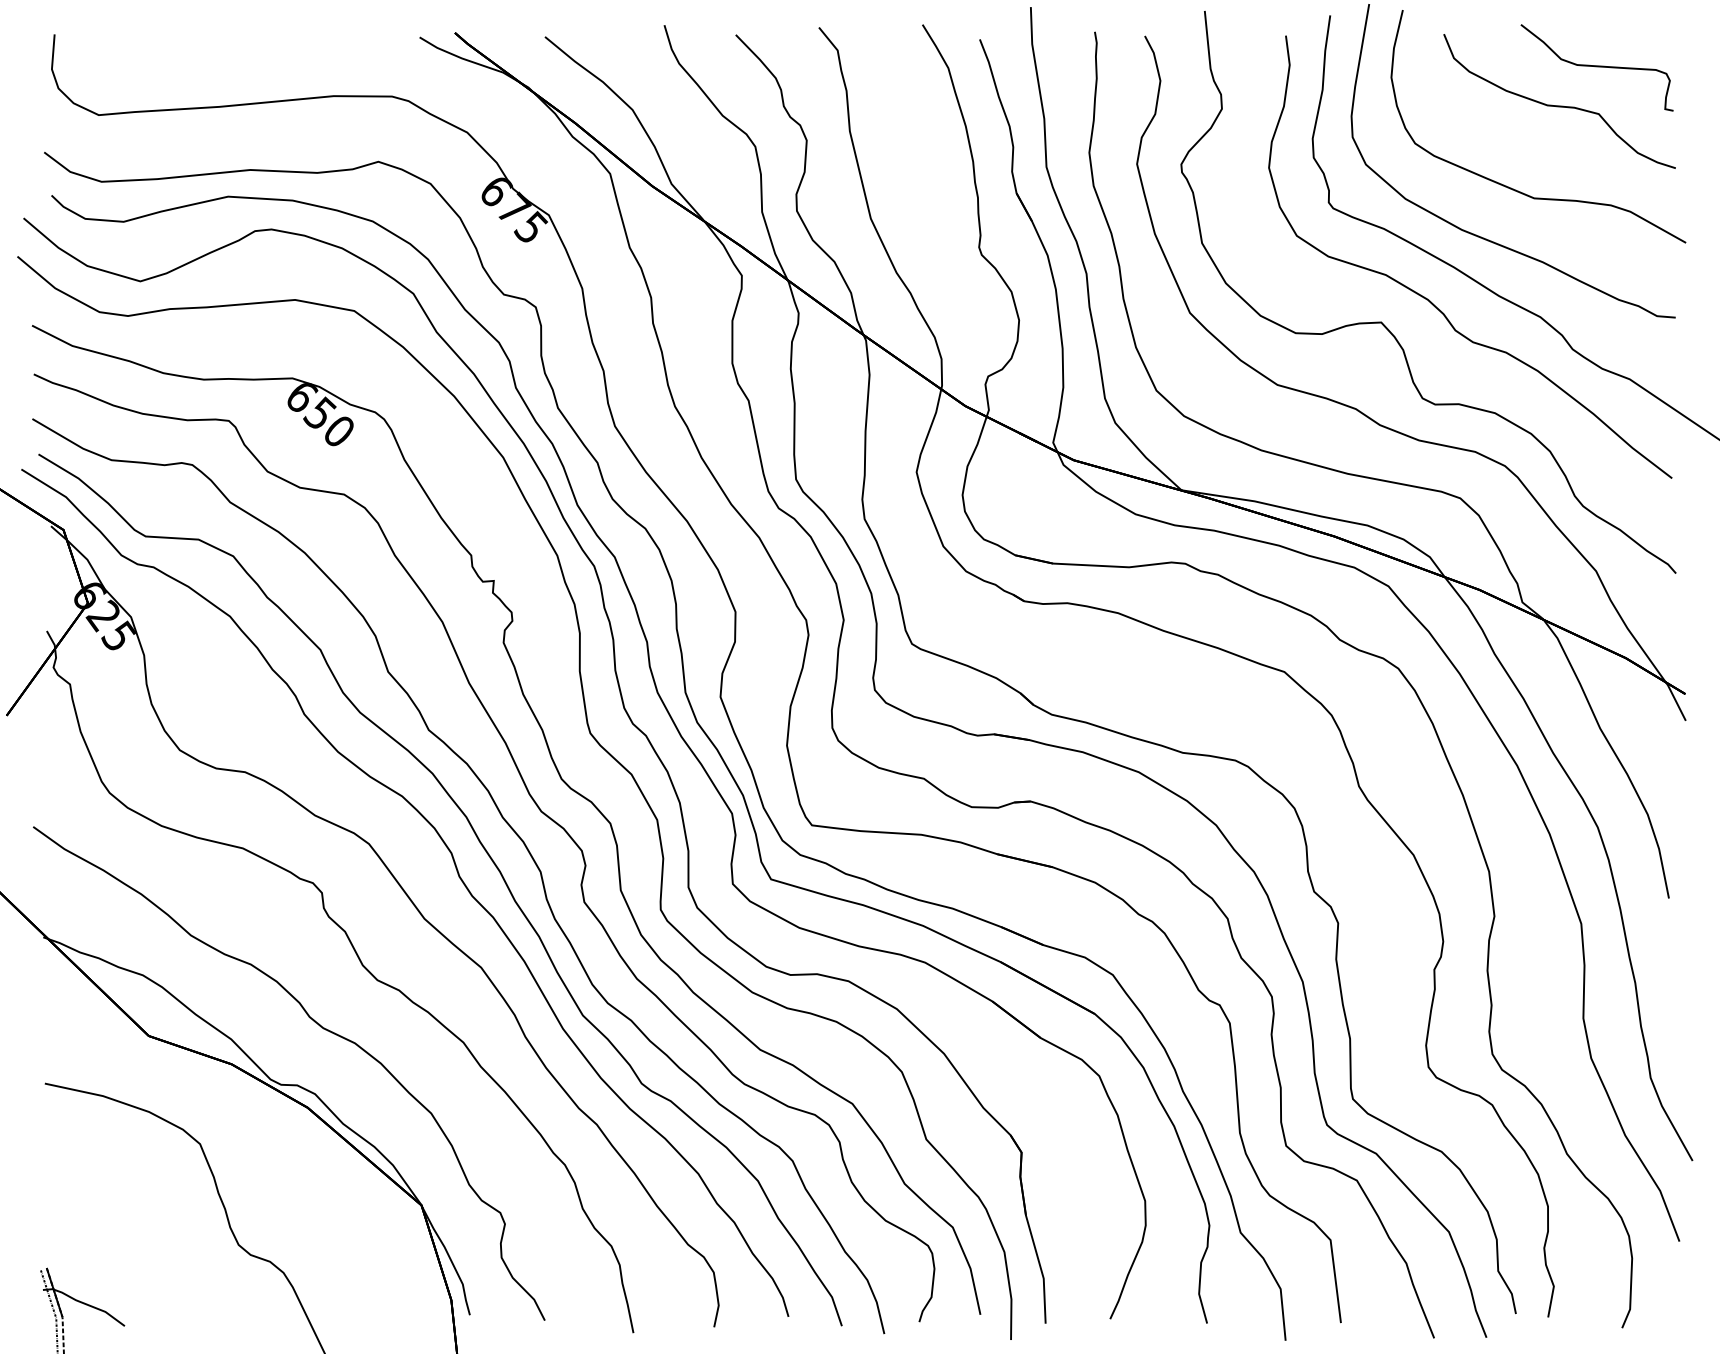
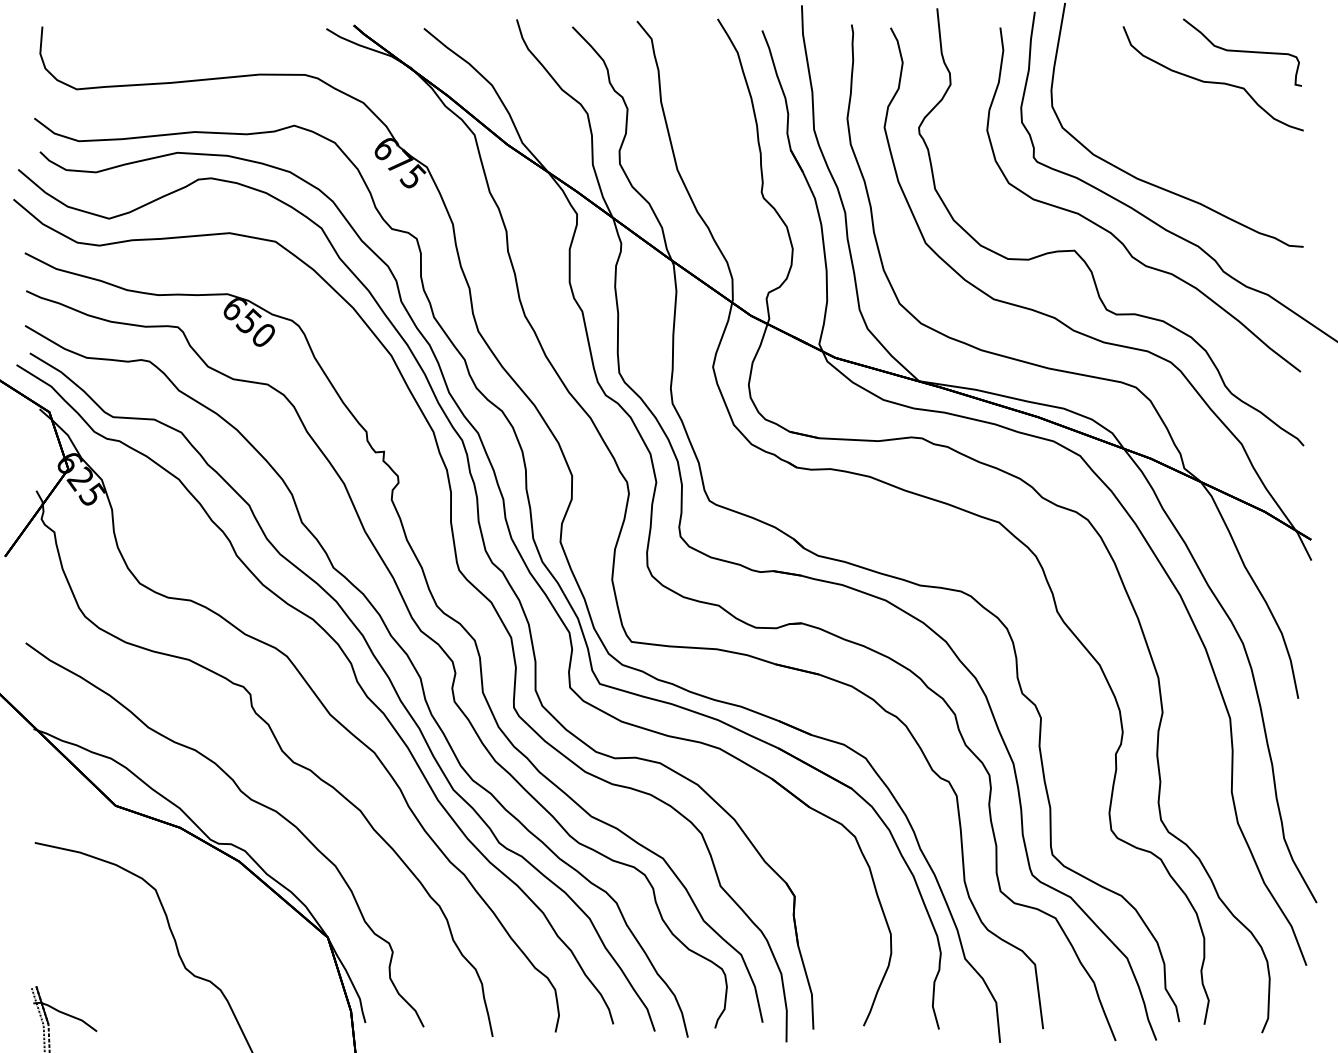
curve: (1511, 187) -> (1175, 145), removed

